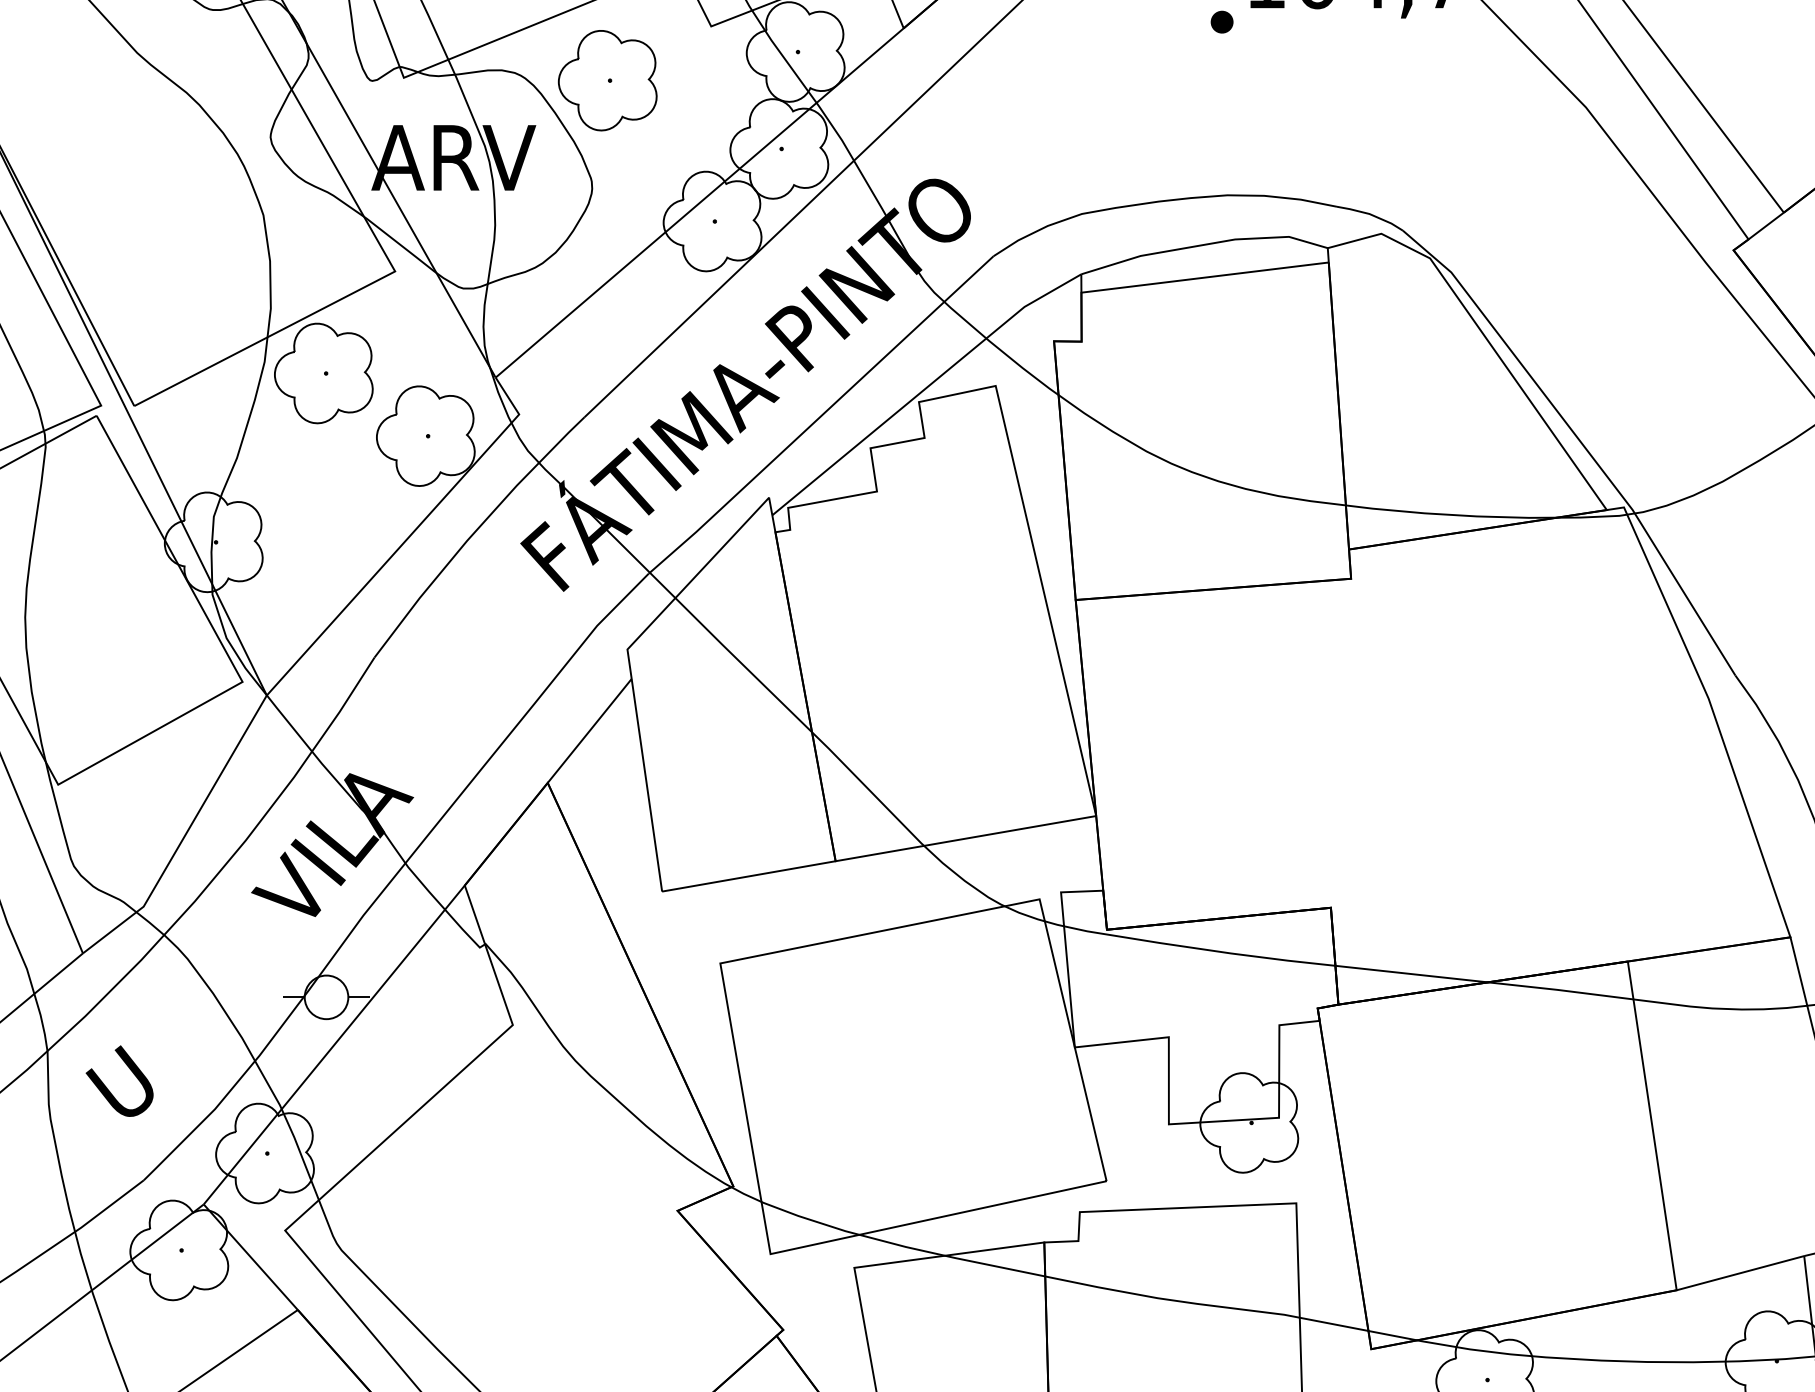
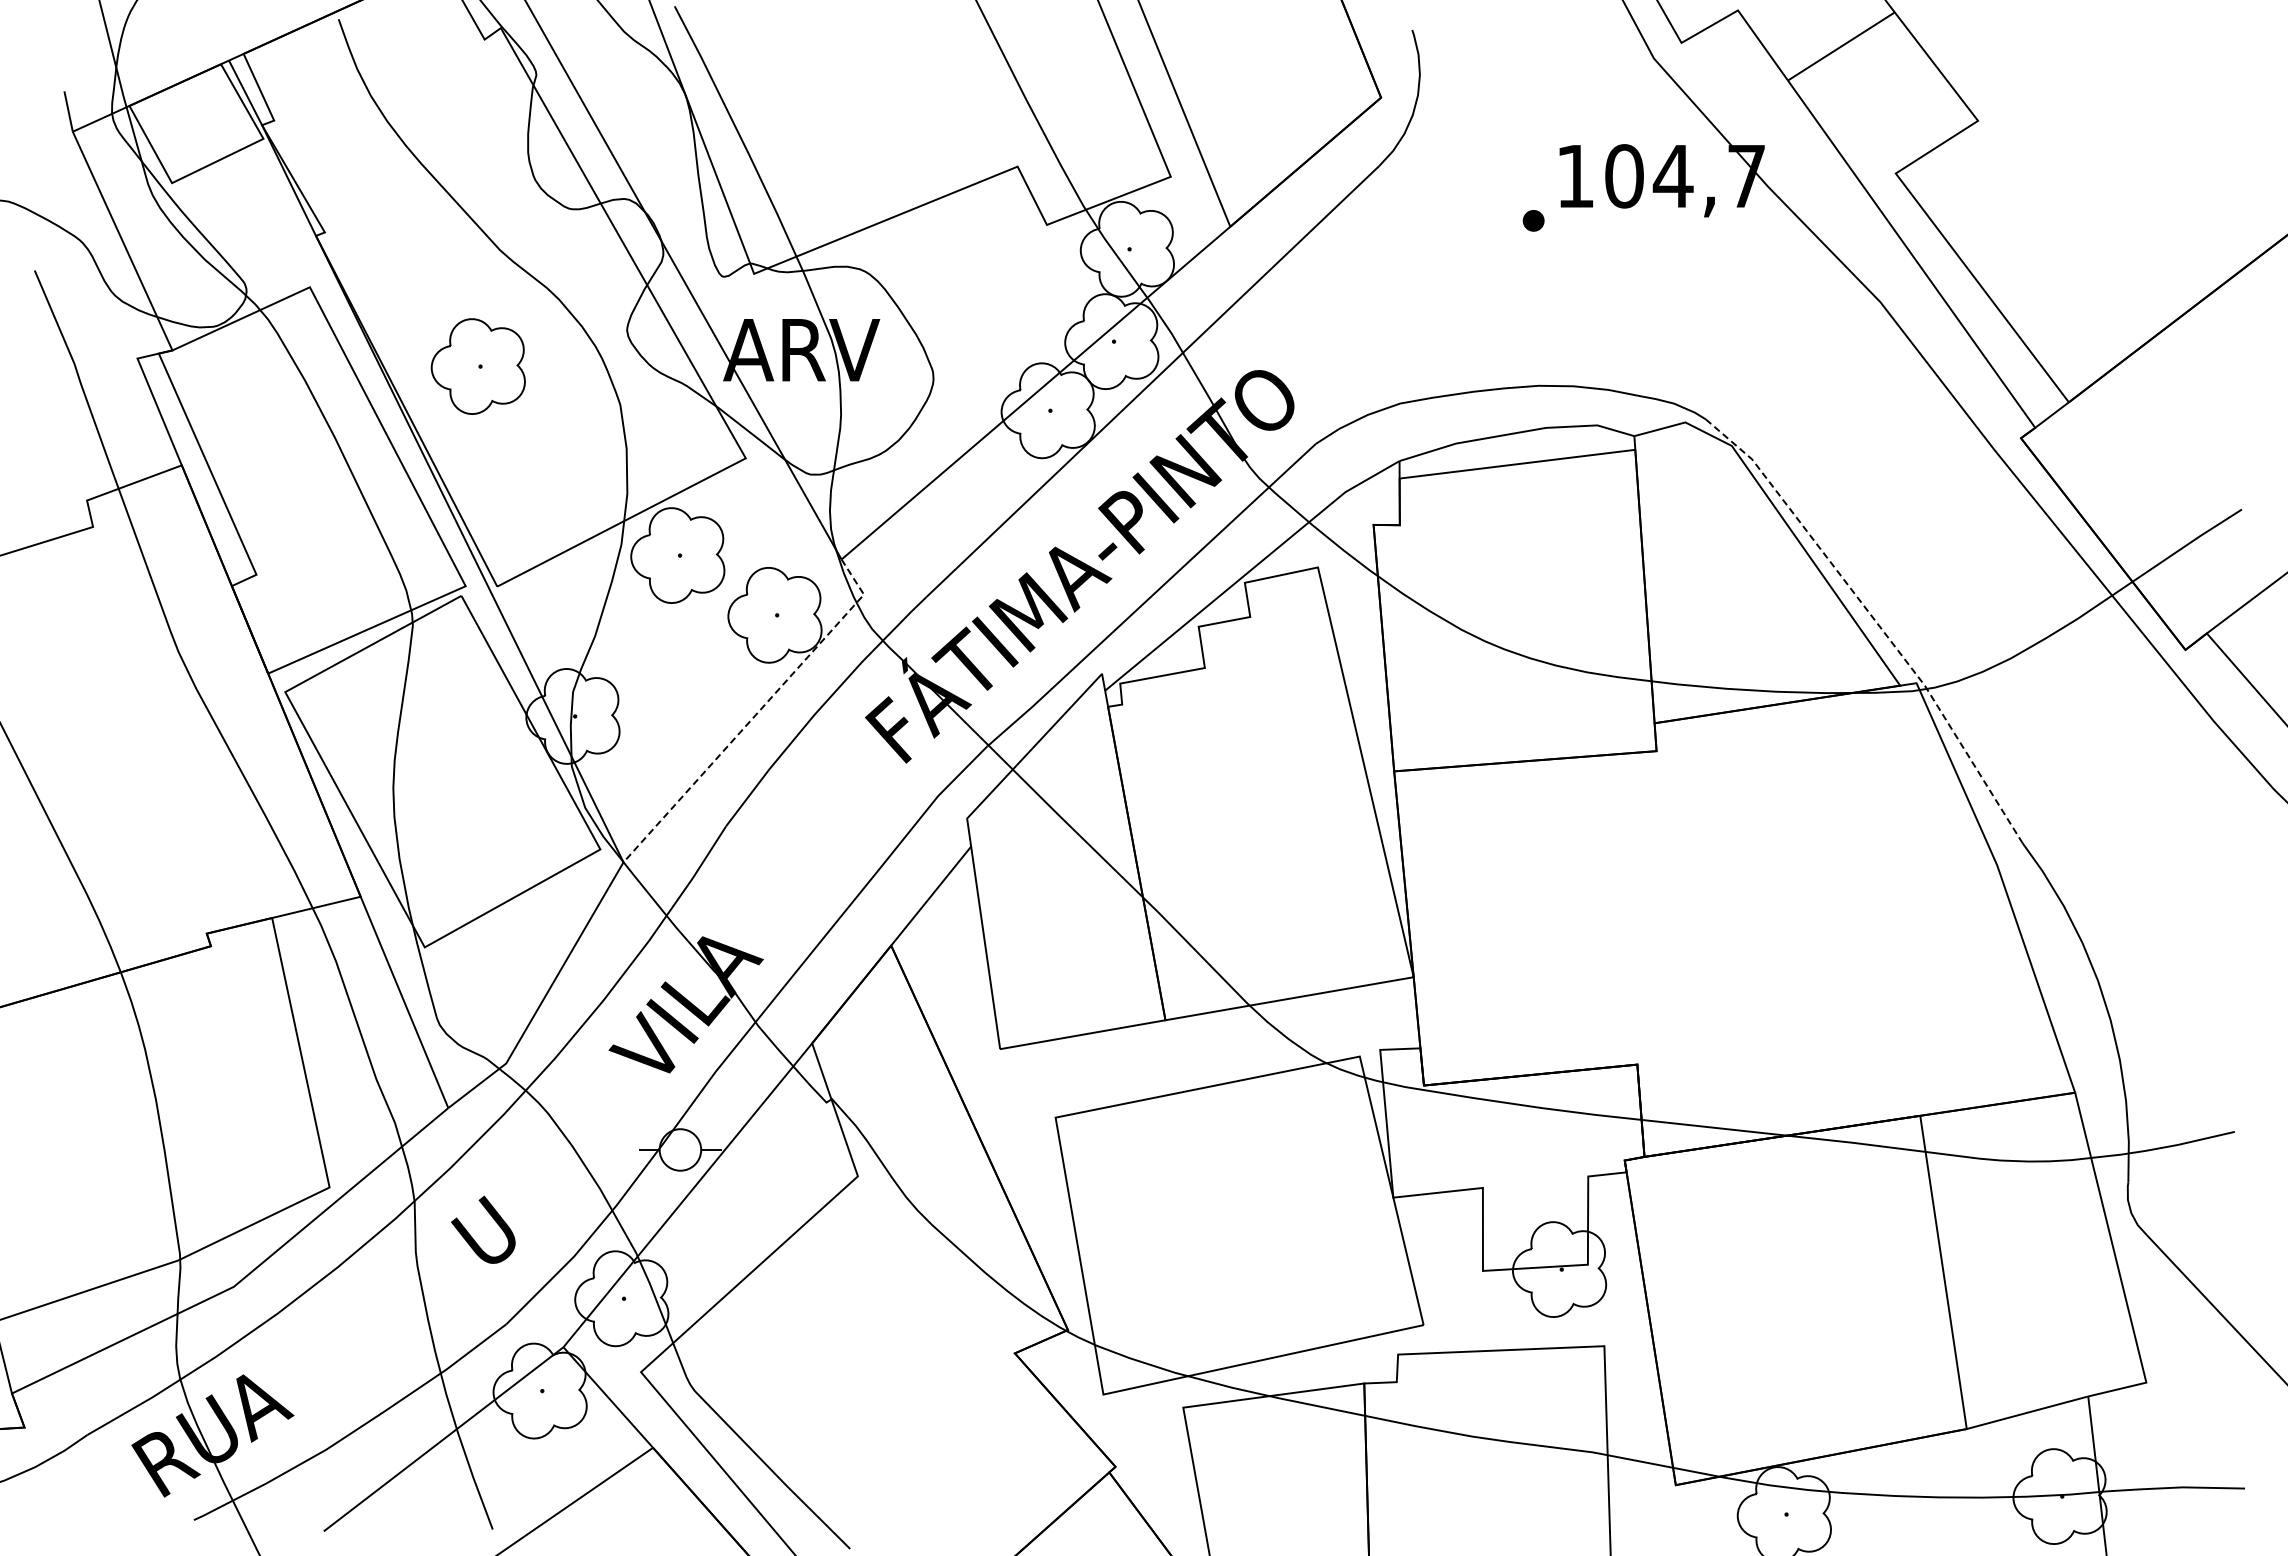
part: (606, 80) -> (477, 366), moved
line: (1581, 443) -> (1876, 622), solid -> dashed
line: (407, 538) -> (757, 712), solid -> dashed

